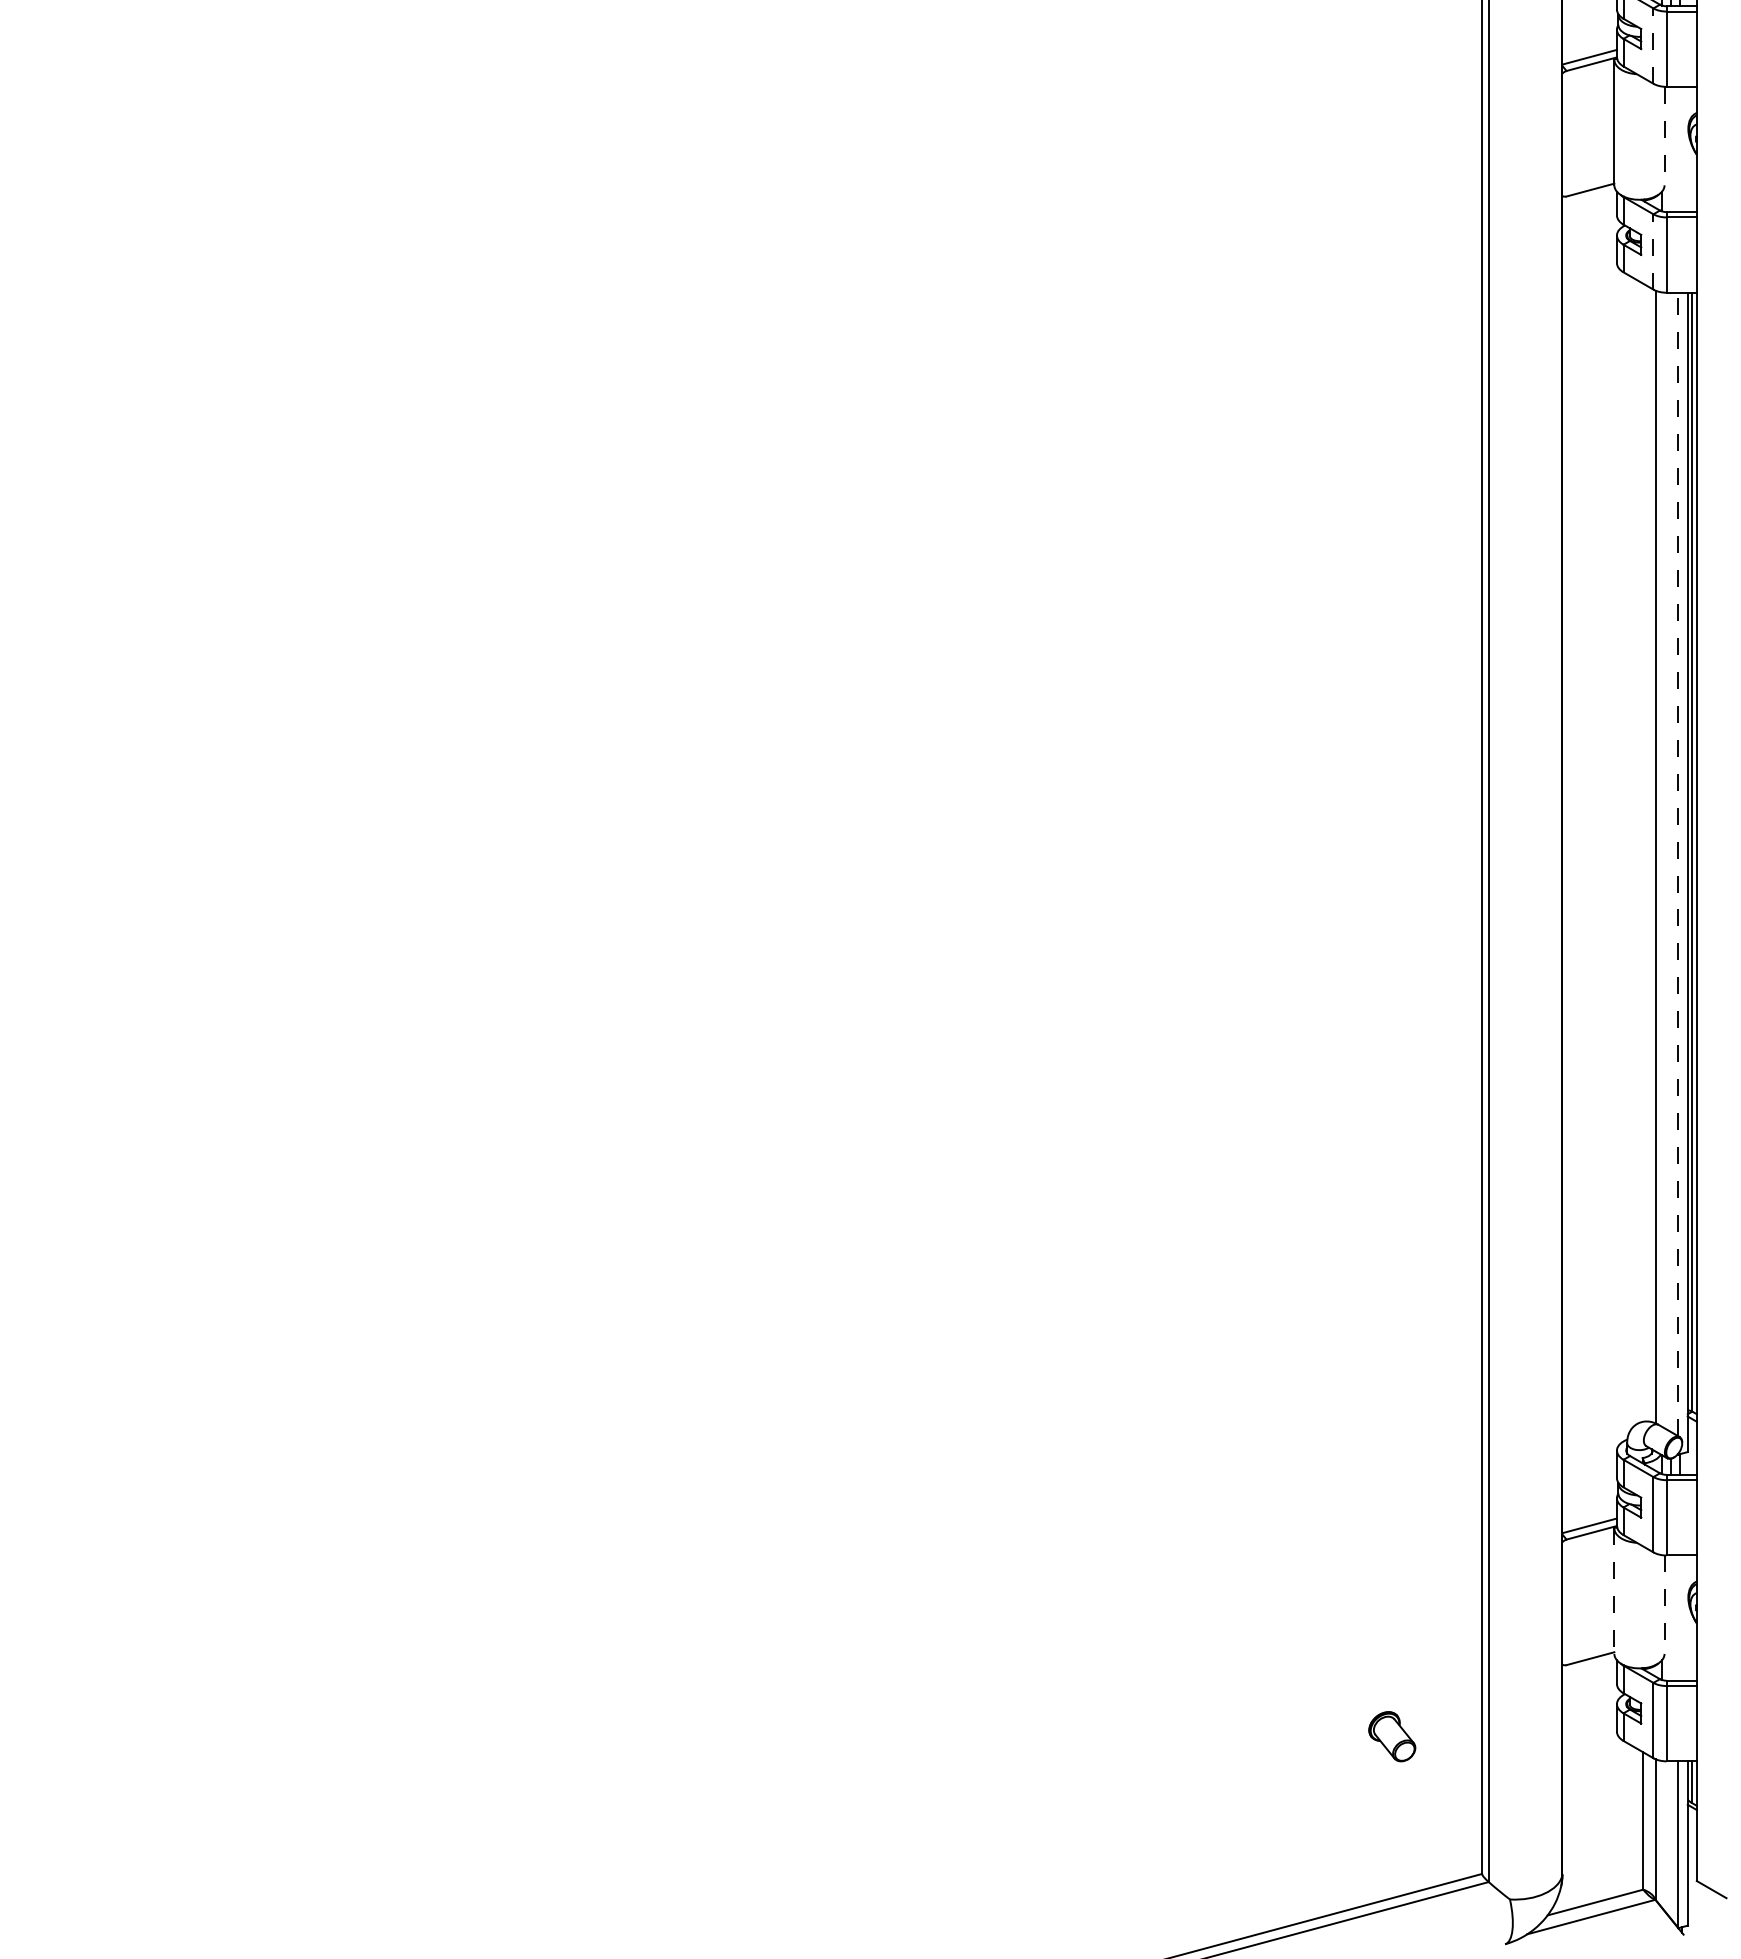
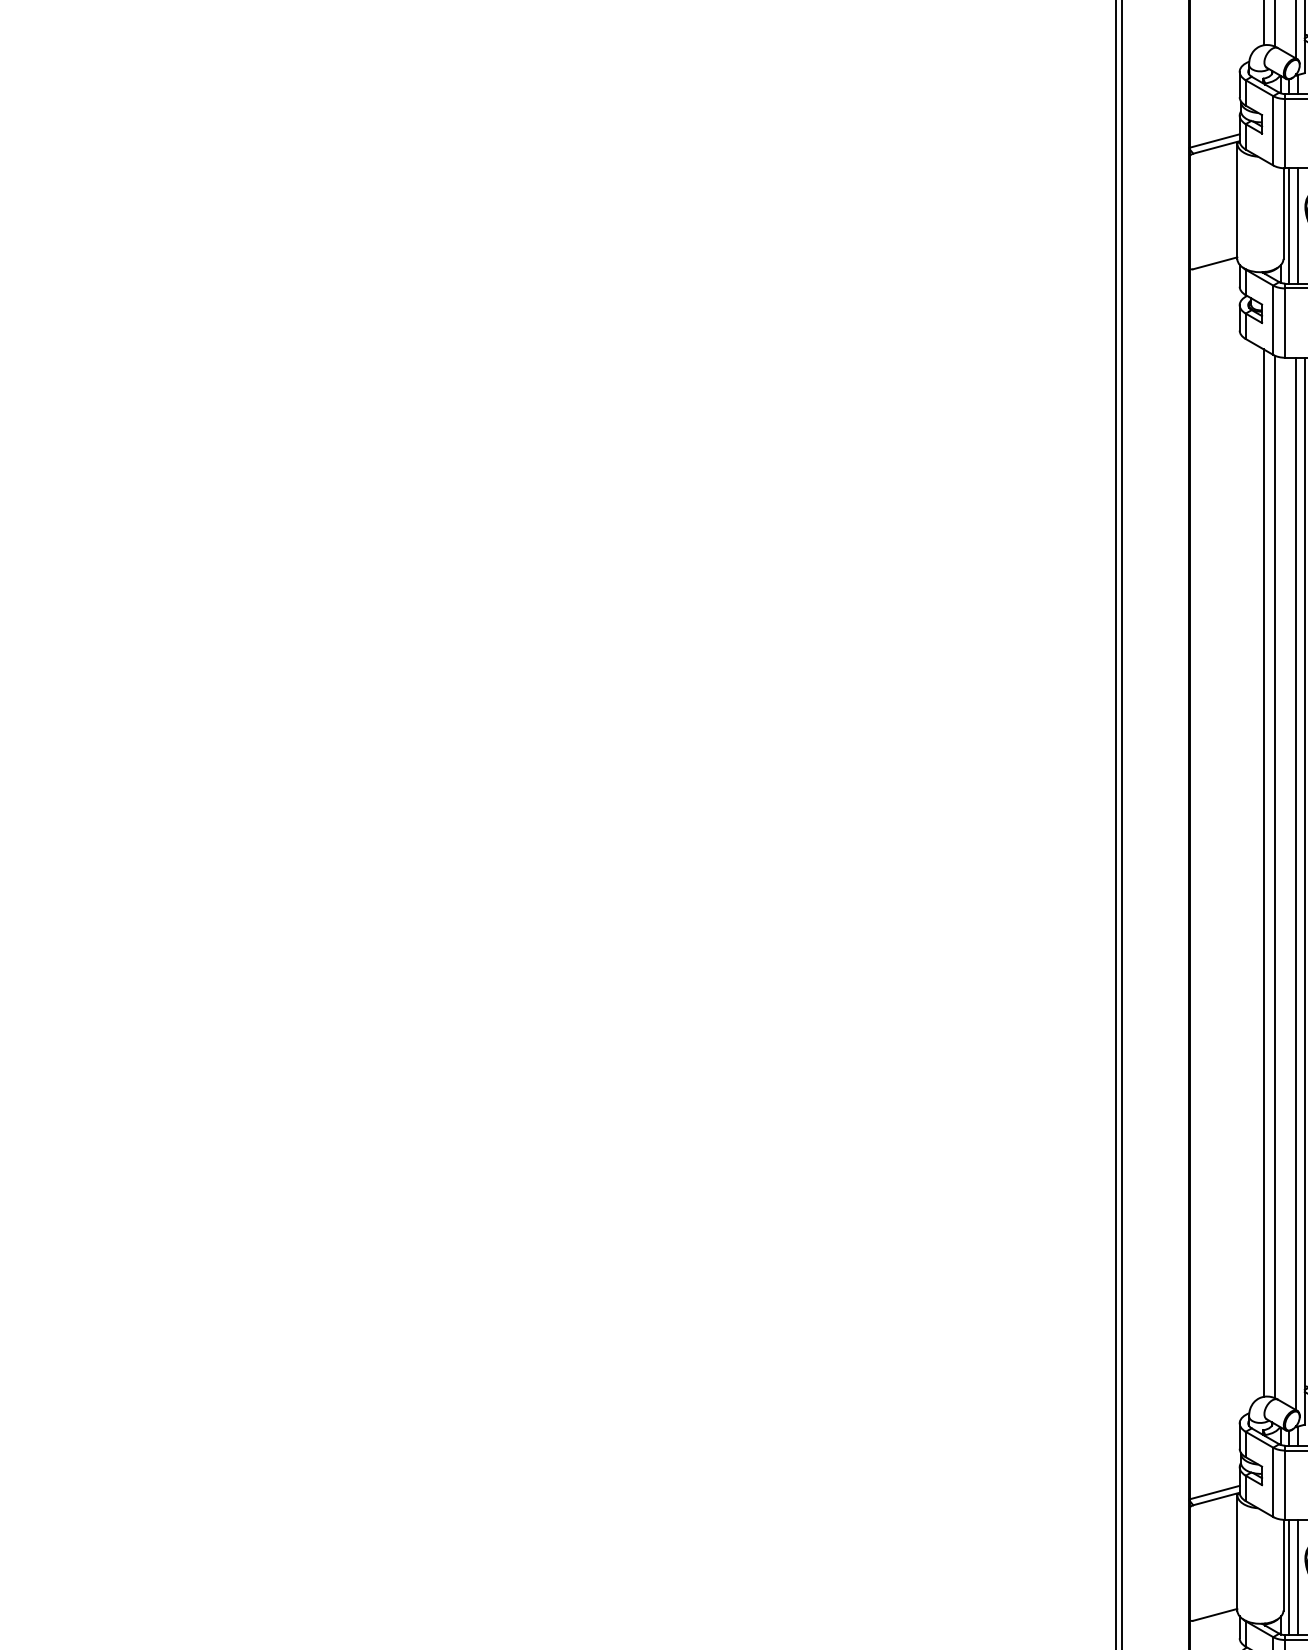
line: (1653, 46) -> (1273, 131), dashed -> solid
line: (1664, 136) -> (1283, 213), dashed -> solid
line: (1670, 149) -> (1288, 225), added
line: (1679, 149) -> (1297, 225), added
line: (1653, 251) -> (1273, 319), dashed -> solid
line: (1643, 852) -> (1264, 872), added
line: (1678, 864) -> (1296, 883), dashed -> solid
line: (1614, 1591) -> (1237, 1553), dashed -> solid
line: (1664, 1605) -> (1283, 1565), dashed -> solid
line: (1670, 1617) -> (1288, 1576), added
line: (1679, 1617) -> (1297, 1576), added

